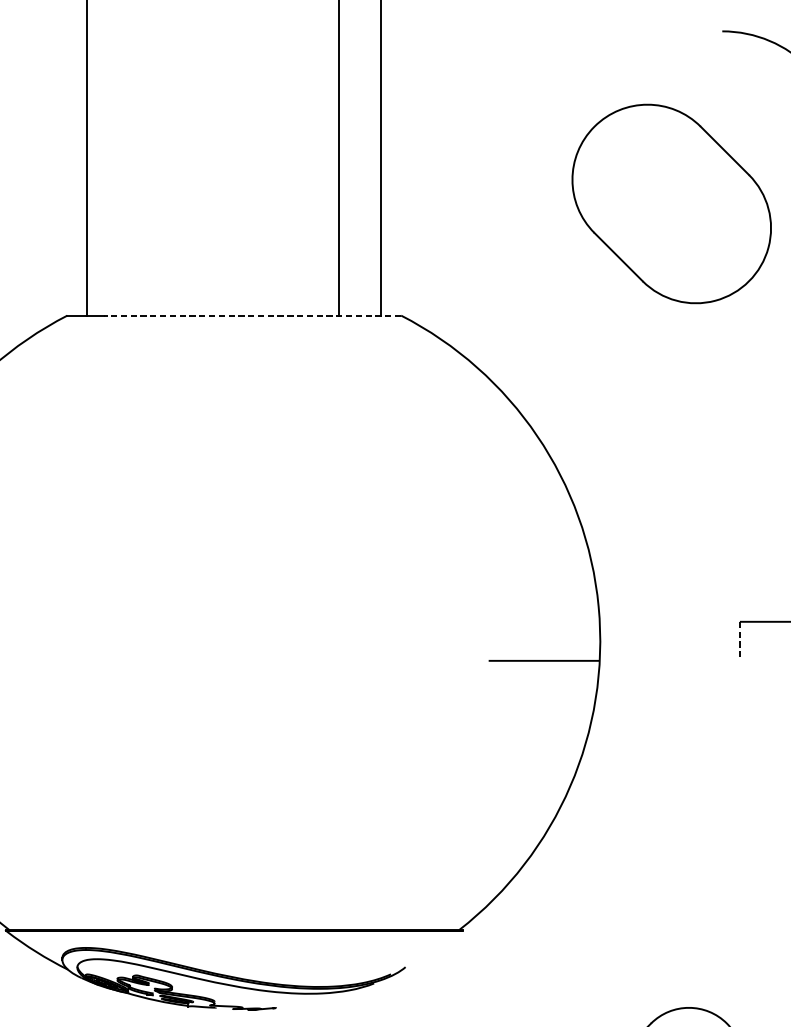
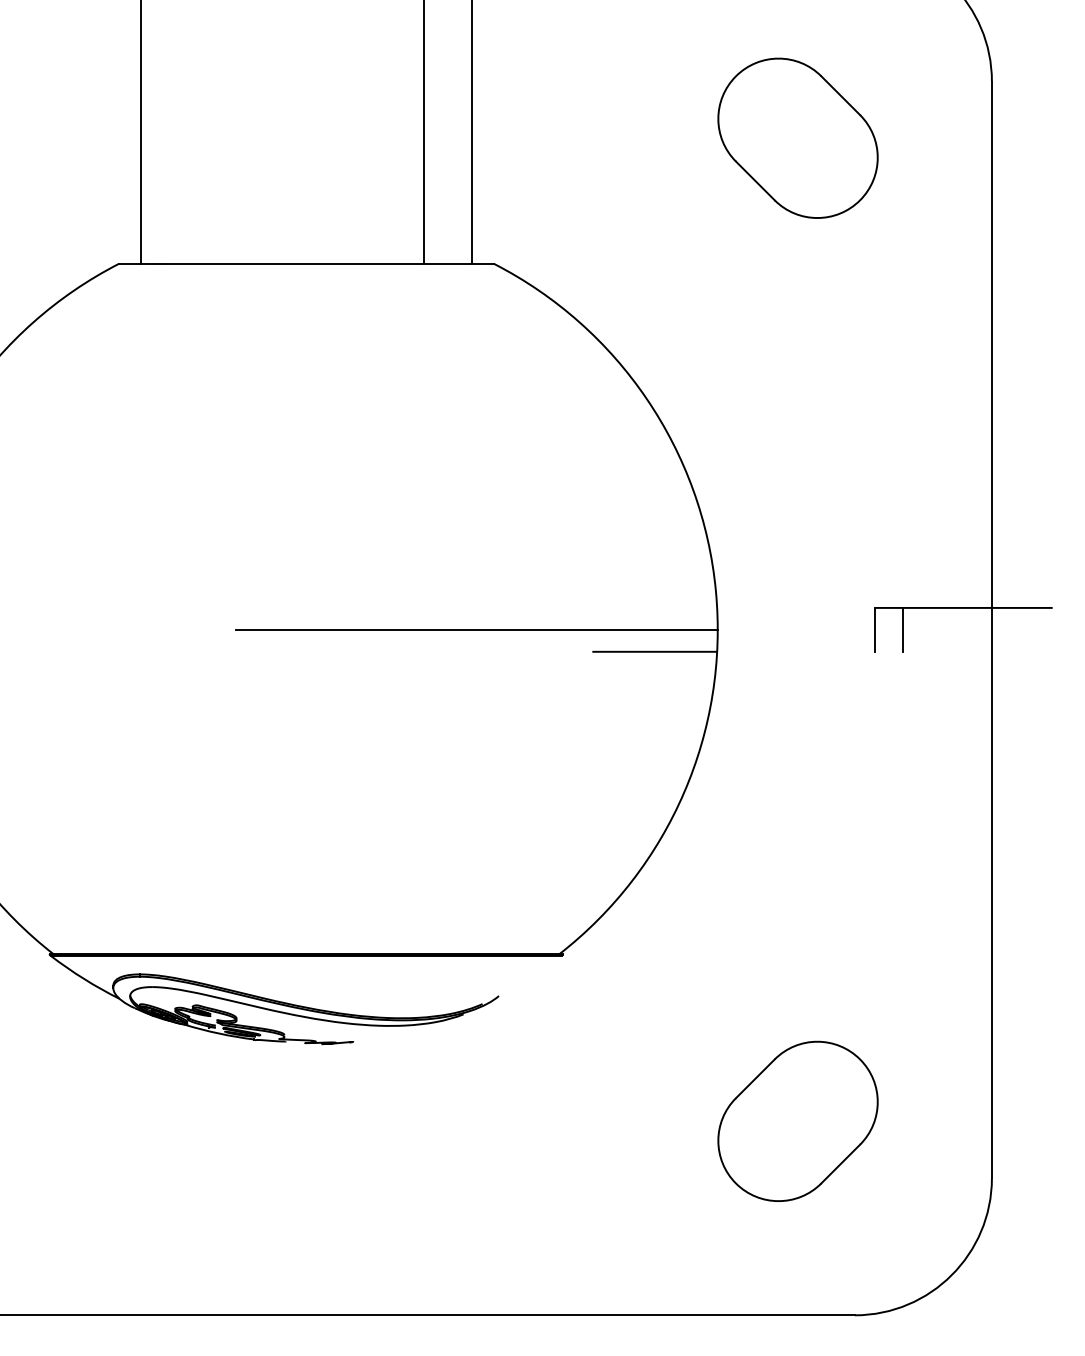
part: (671, 203) -> (797, 137), size x0.71
line: (252, 315) -> (326, 263), dashed -> solid
line: (385, 640) -> (476, 629), added
line: (739, 640) -> (874, 629), dashed -> solid
line: (765, 640) -> (903, 629), added

